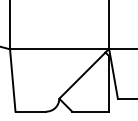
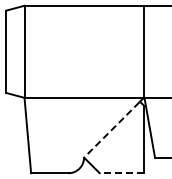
line: (82, 75) -> (112, 129), solid -> dashed
line: (90, 111) -> (121, 173), solid -> dashed

